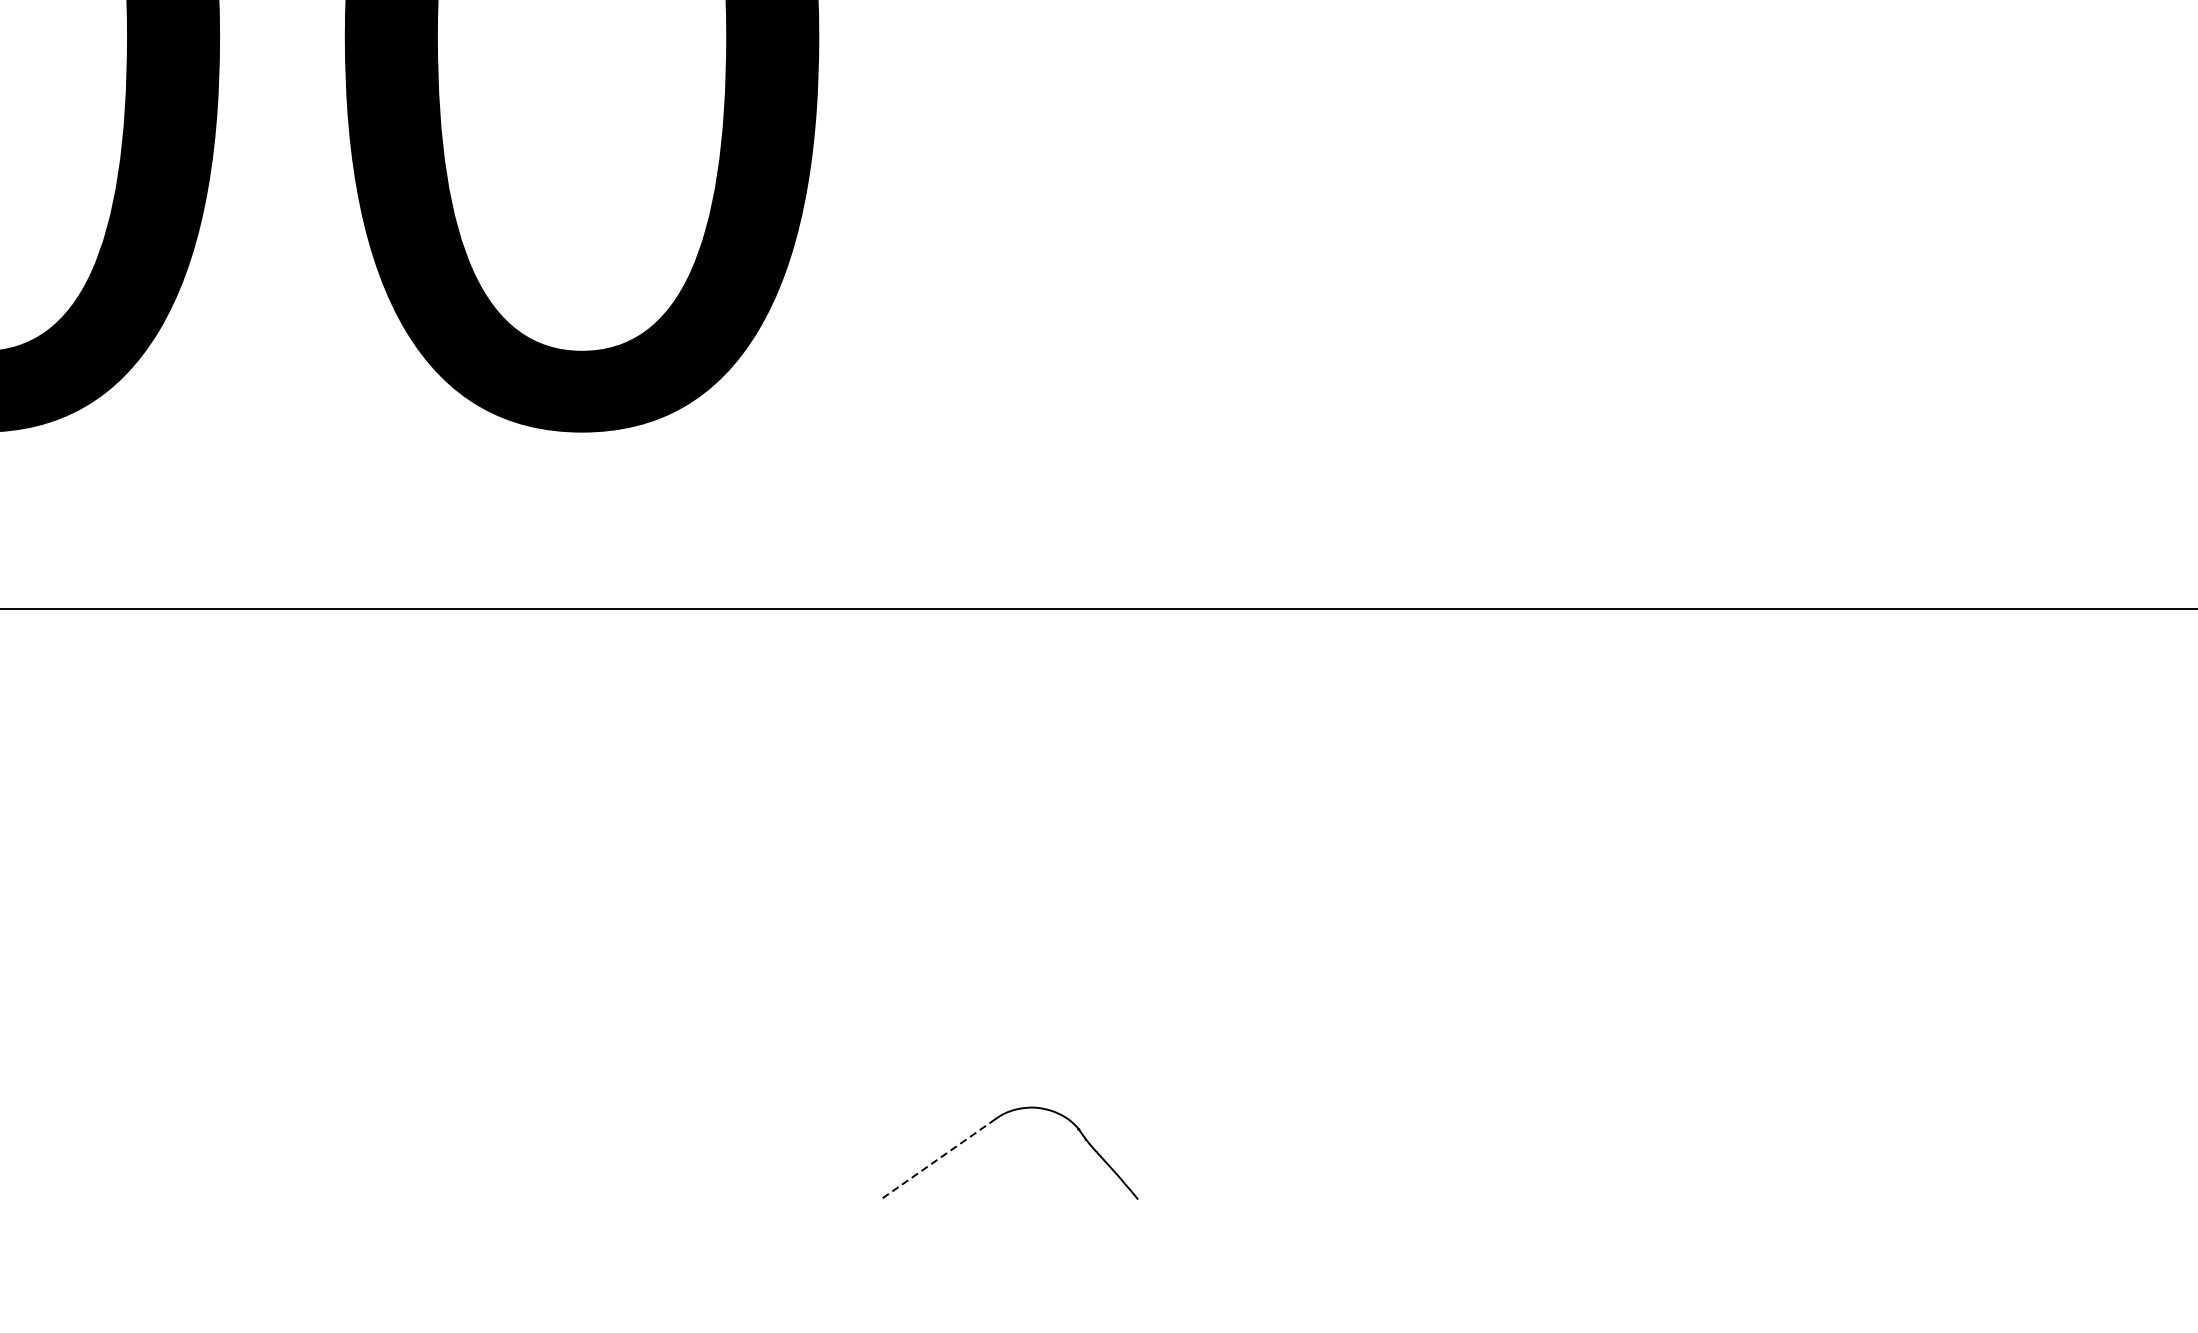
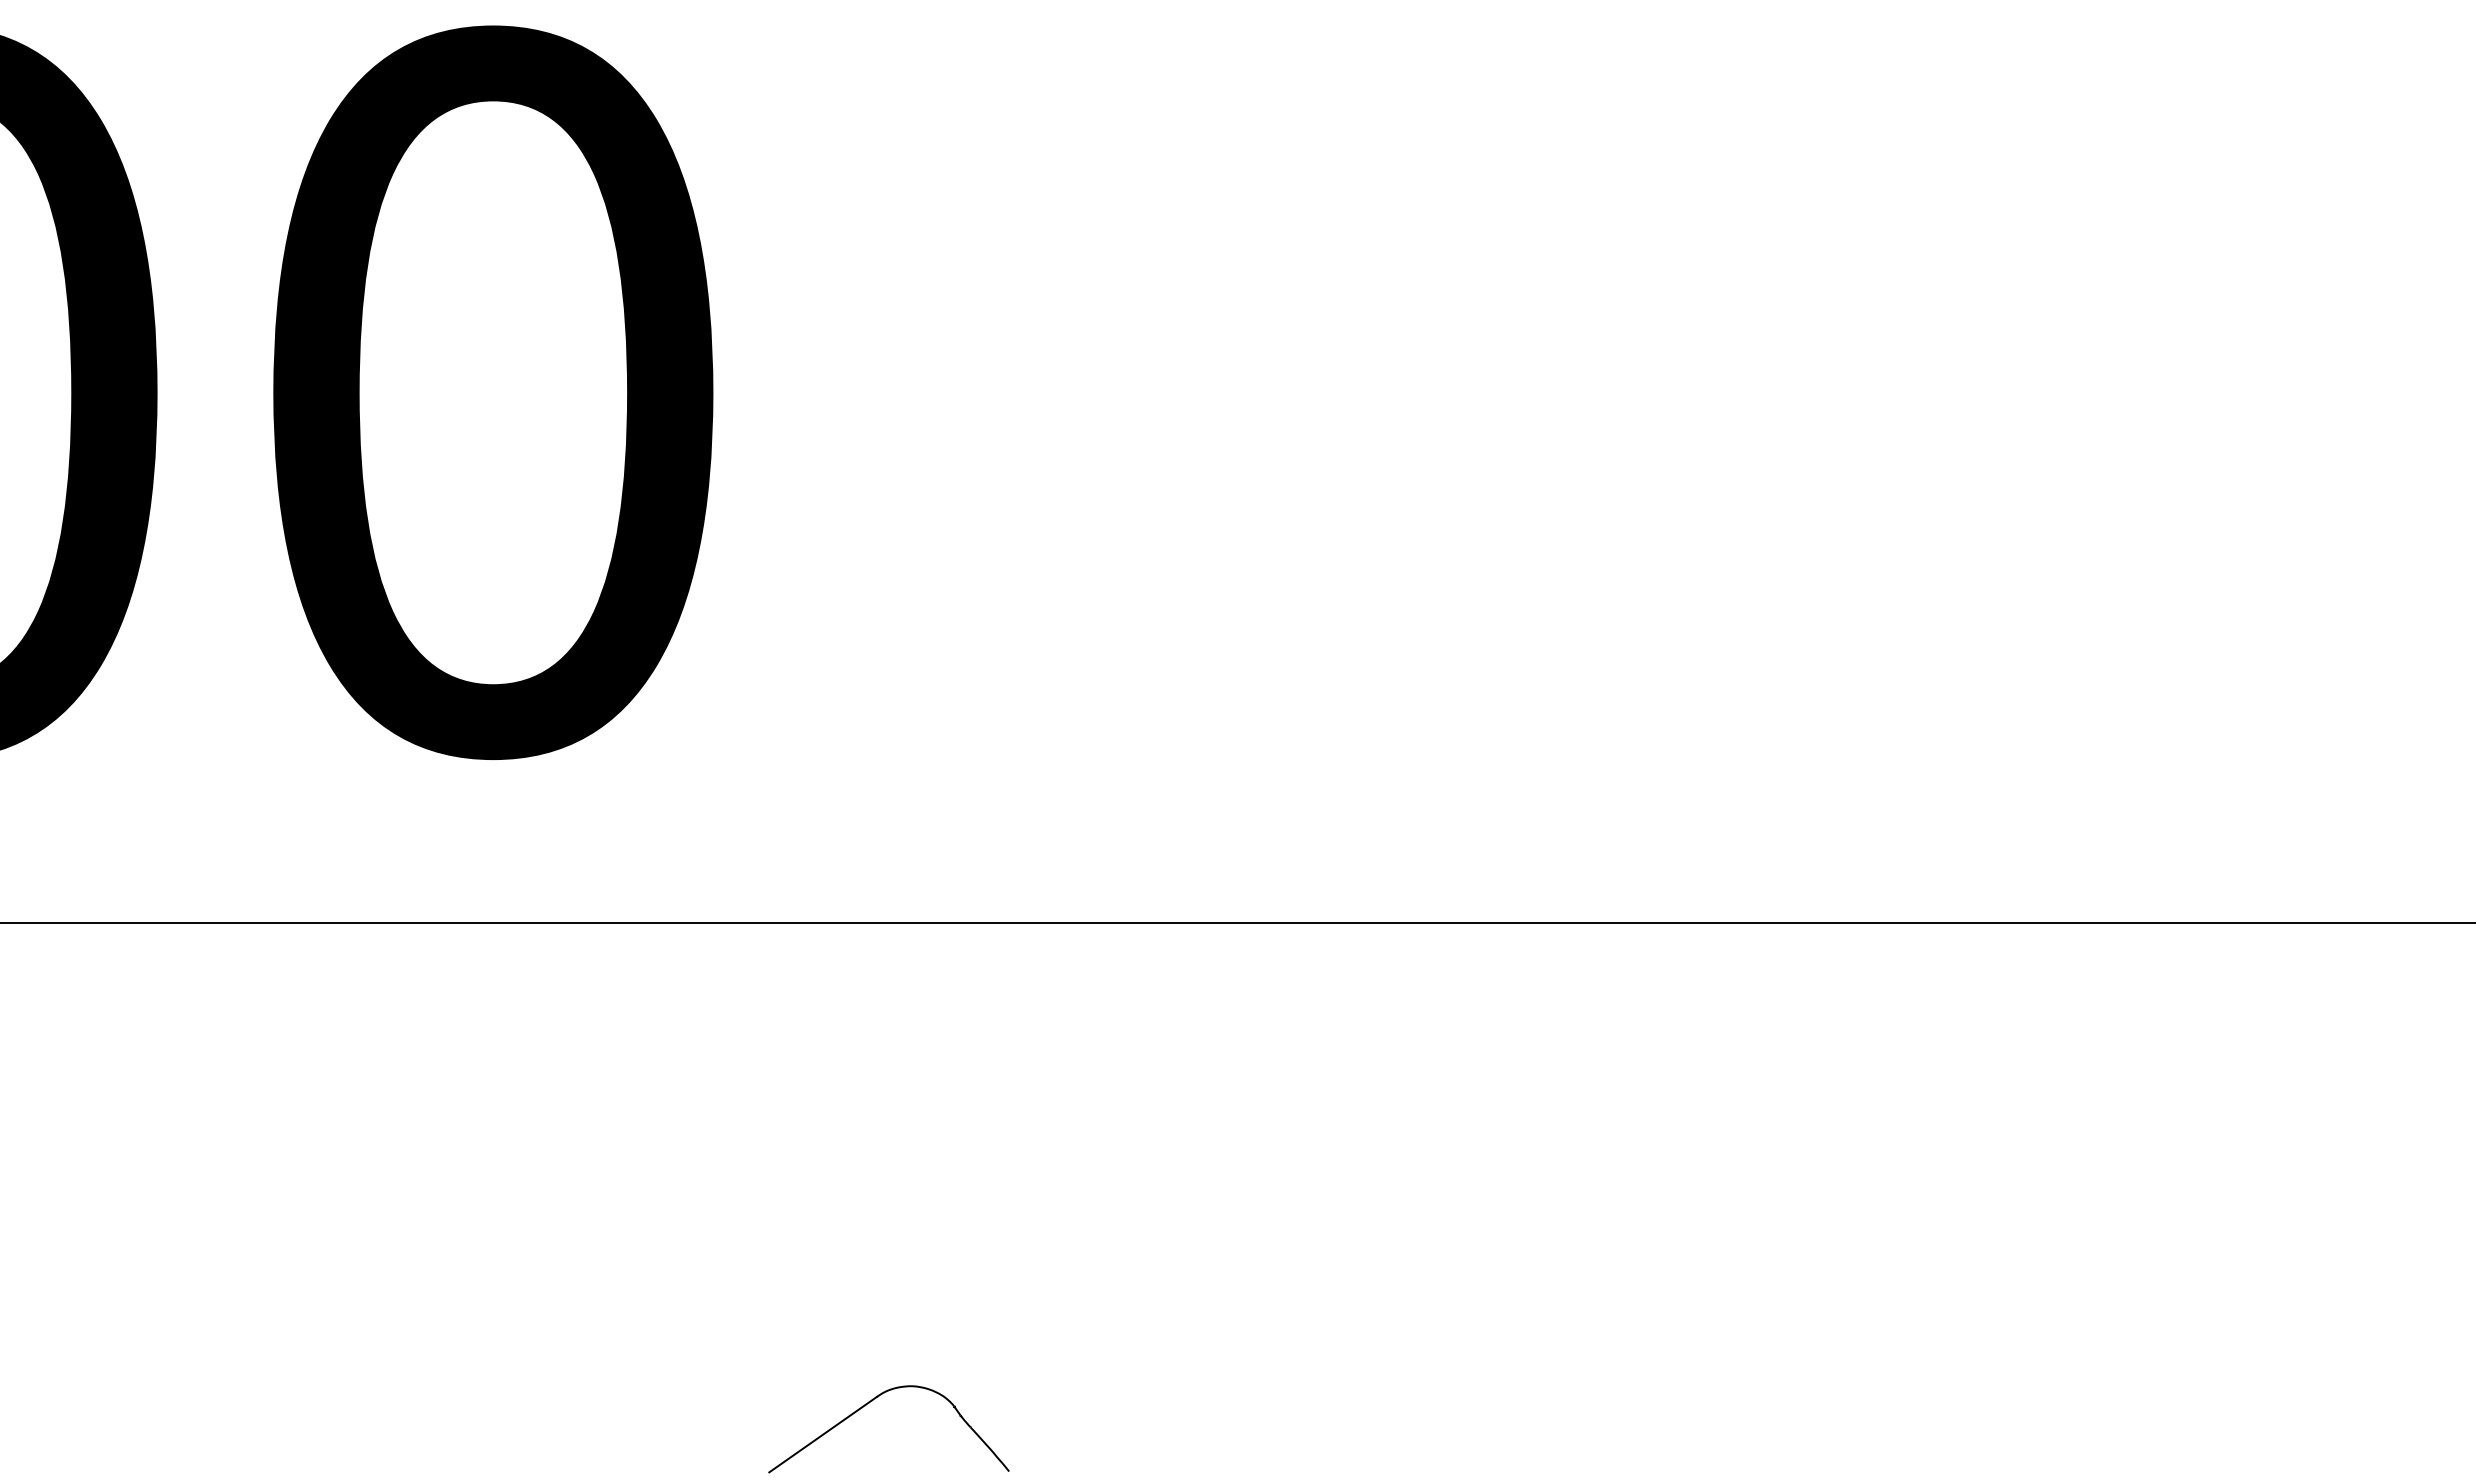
line: (937, 1159) -> (823, 1434), dashed -> solid

